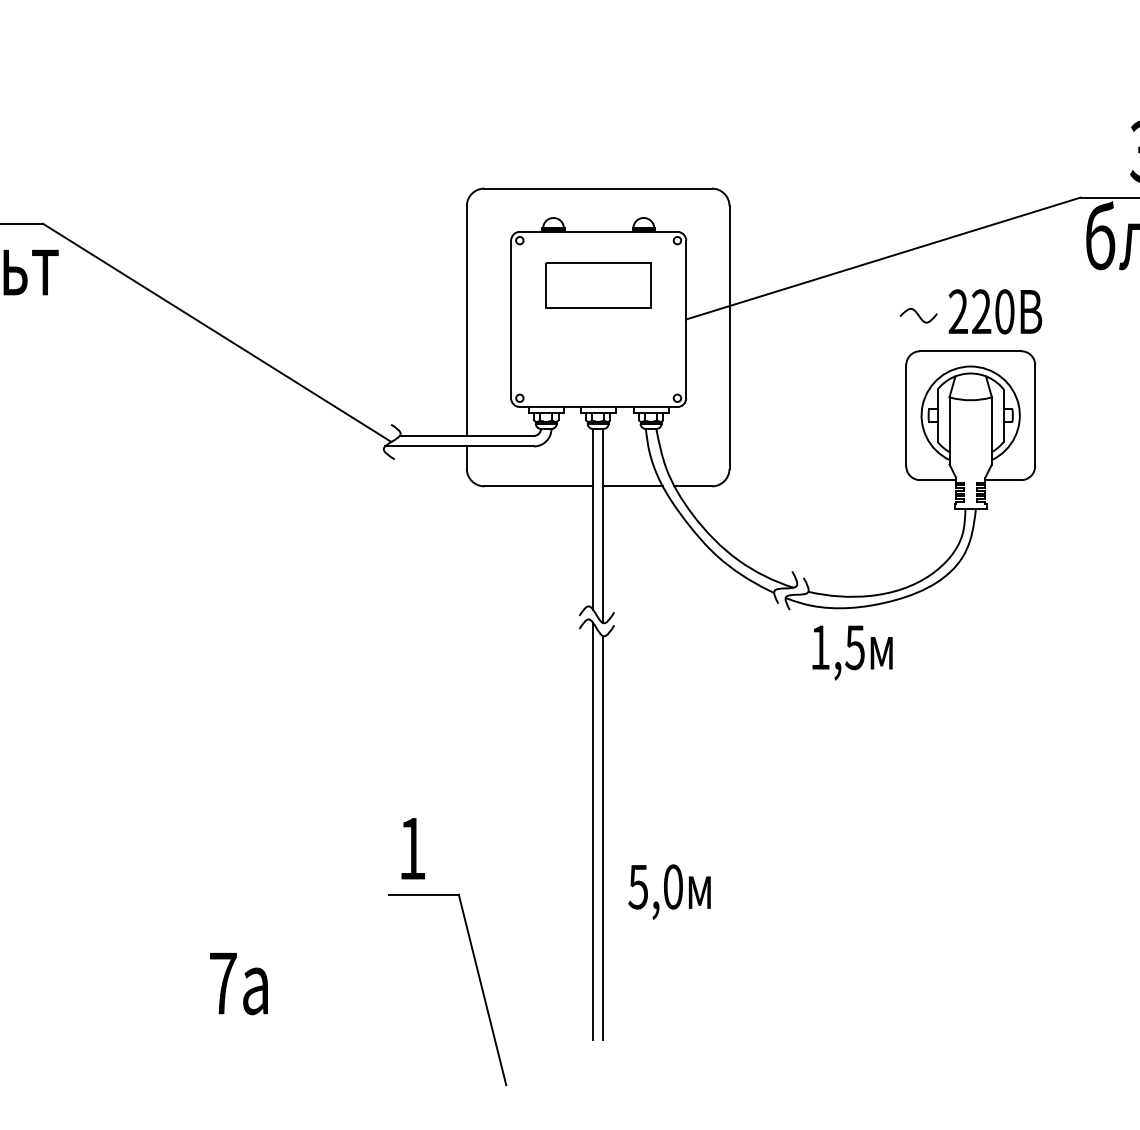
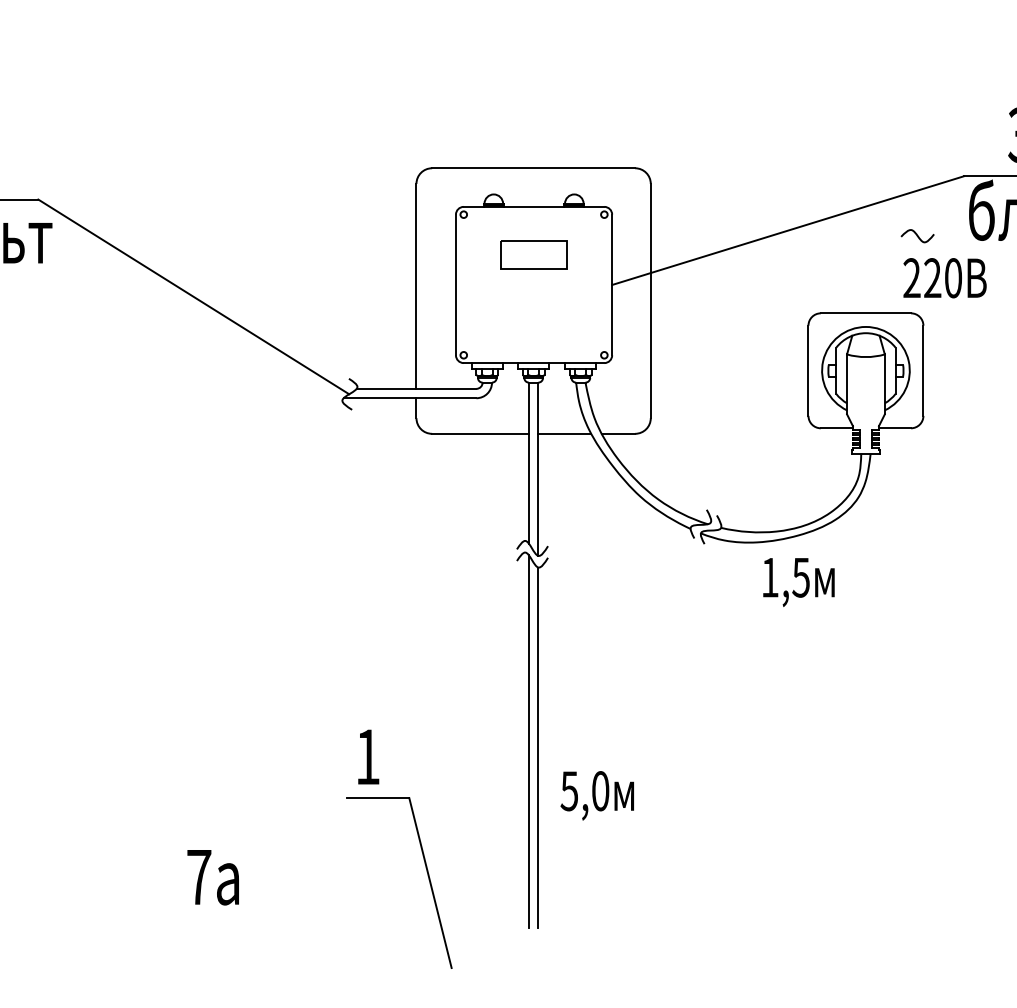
part: (598, 285) -> (533, 254), size x0.7
text: (995, 311) -> (945, 277), moved
curve: (918, 315) -> (917, 235), moved
text: (852, 652) -> (798, 582), moved

